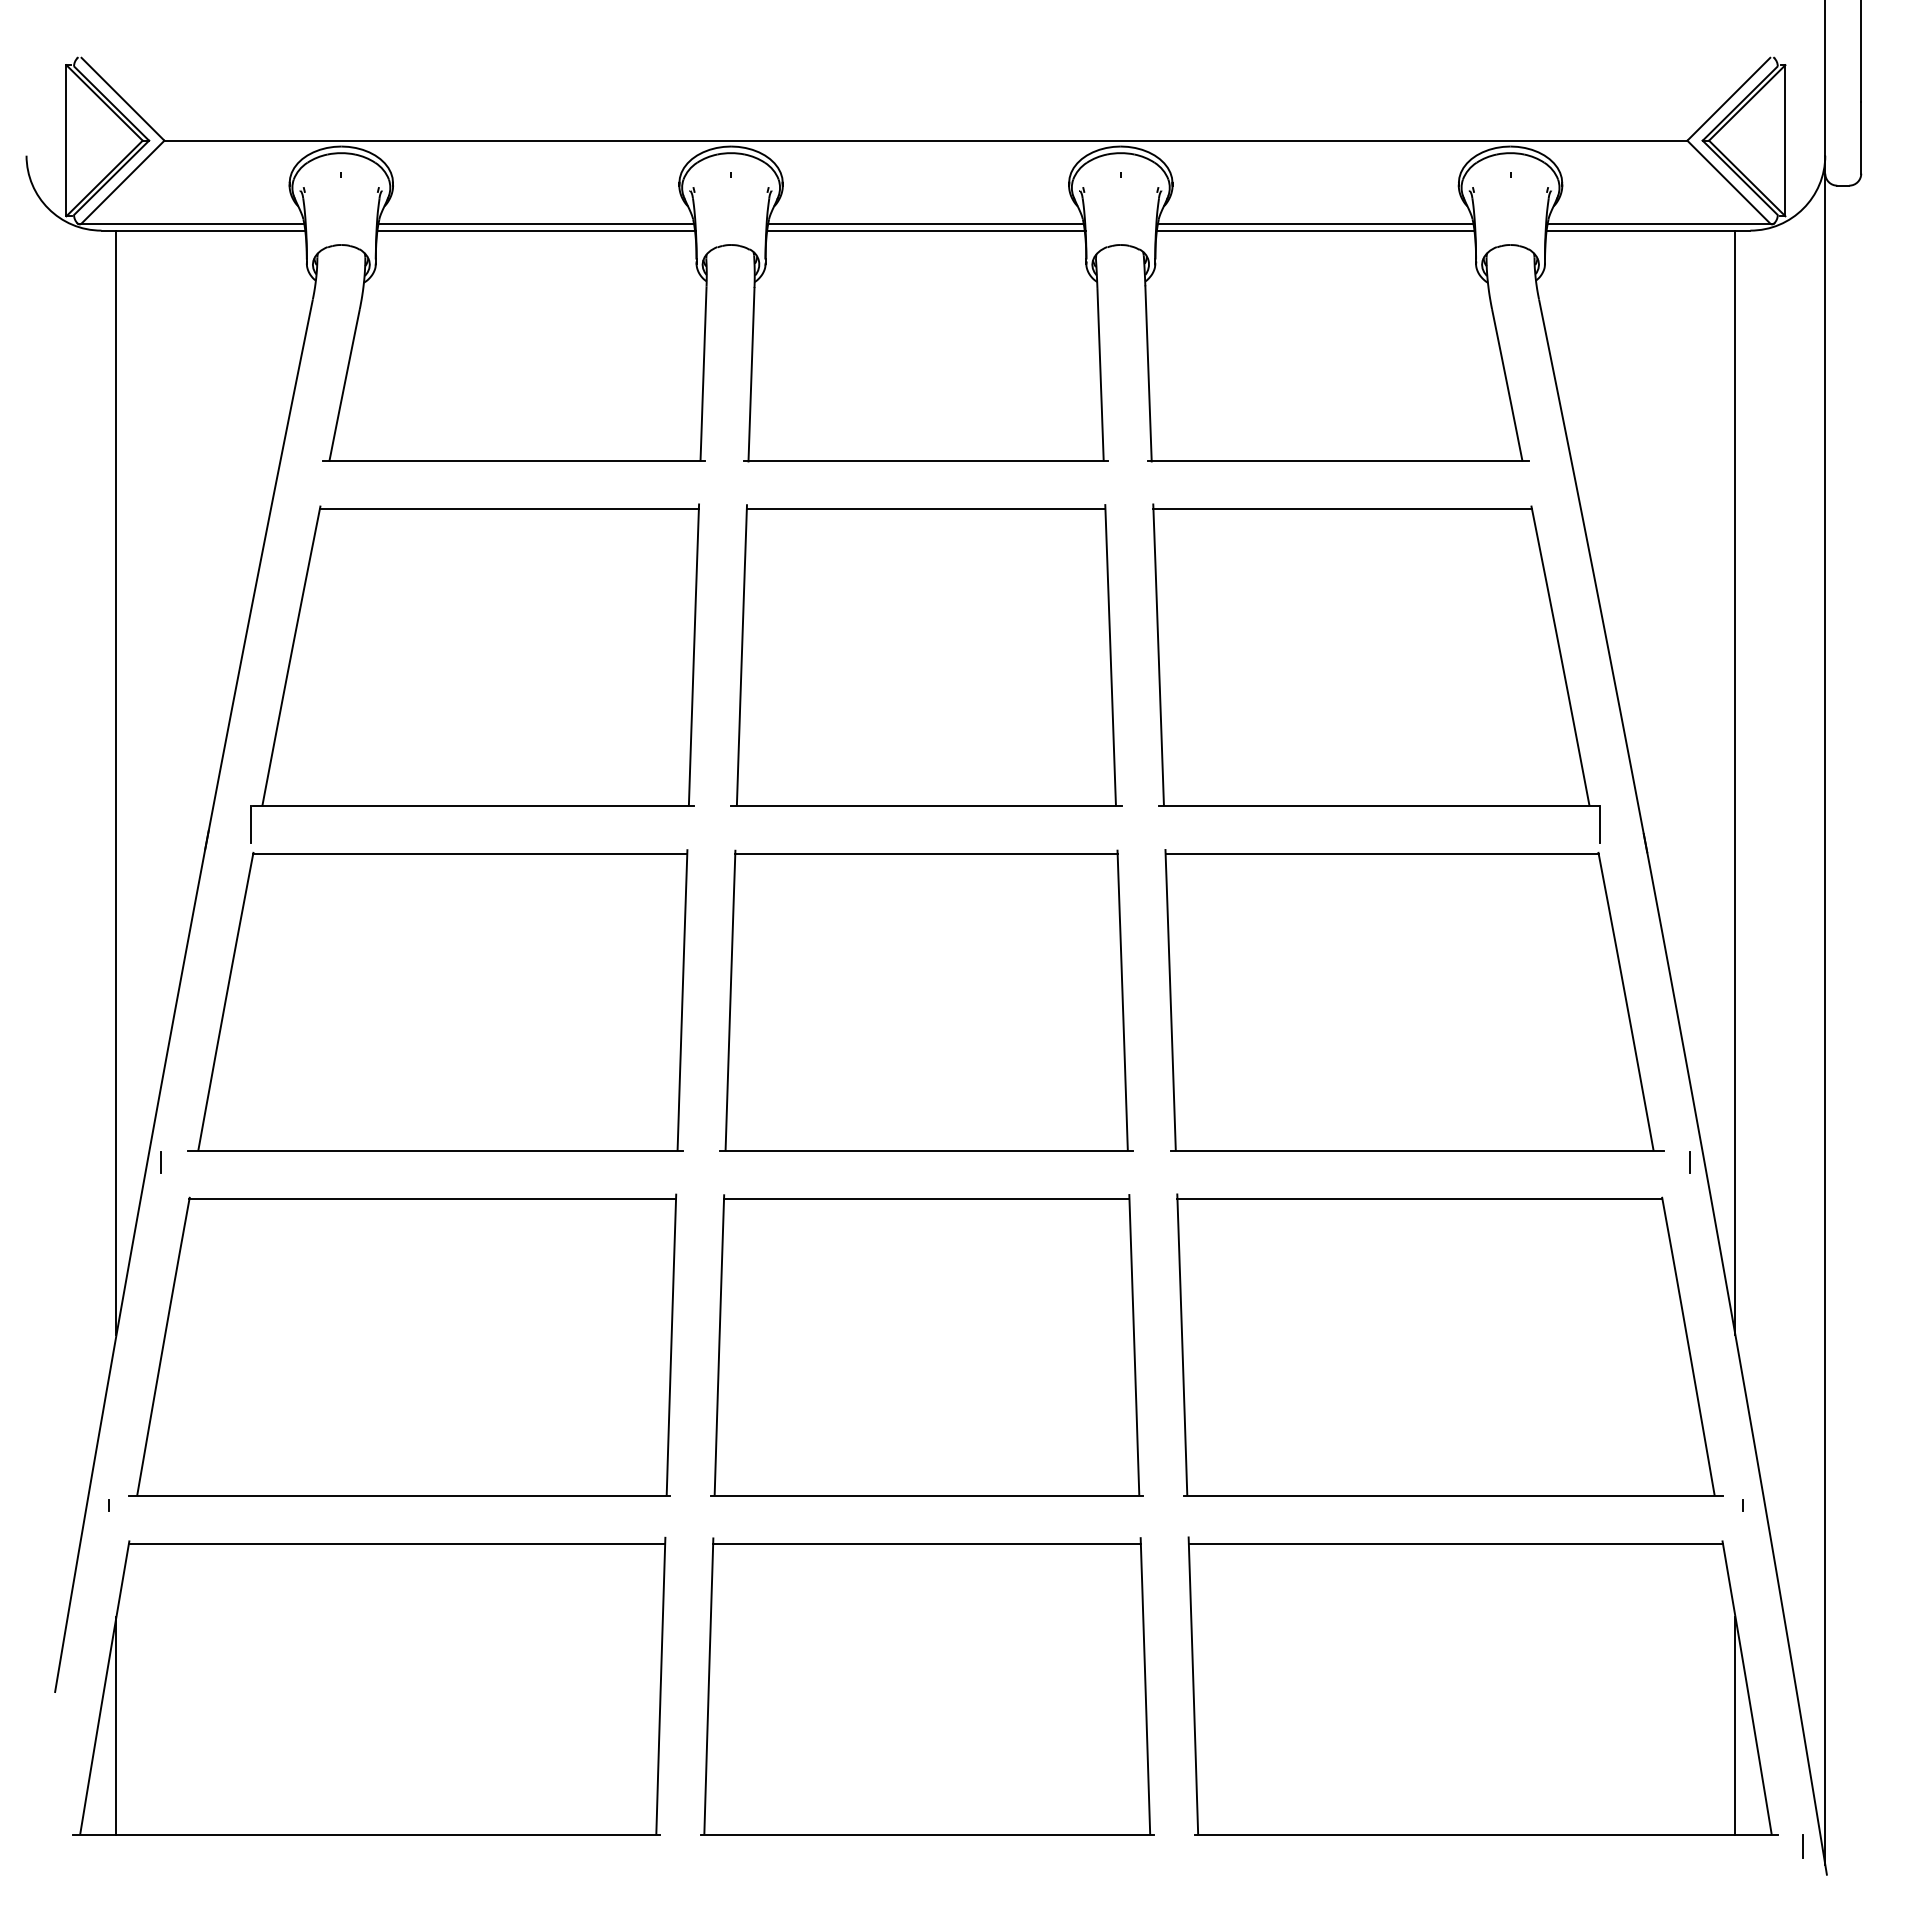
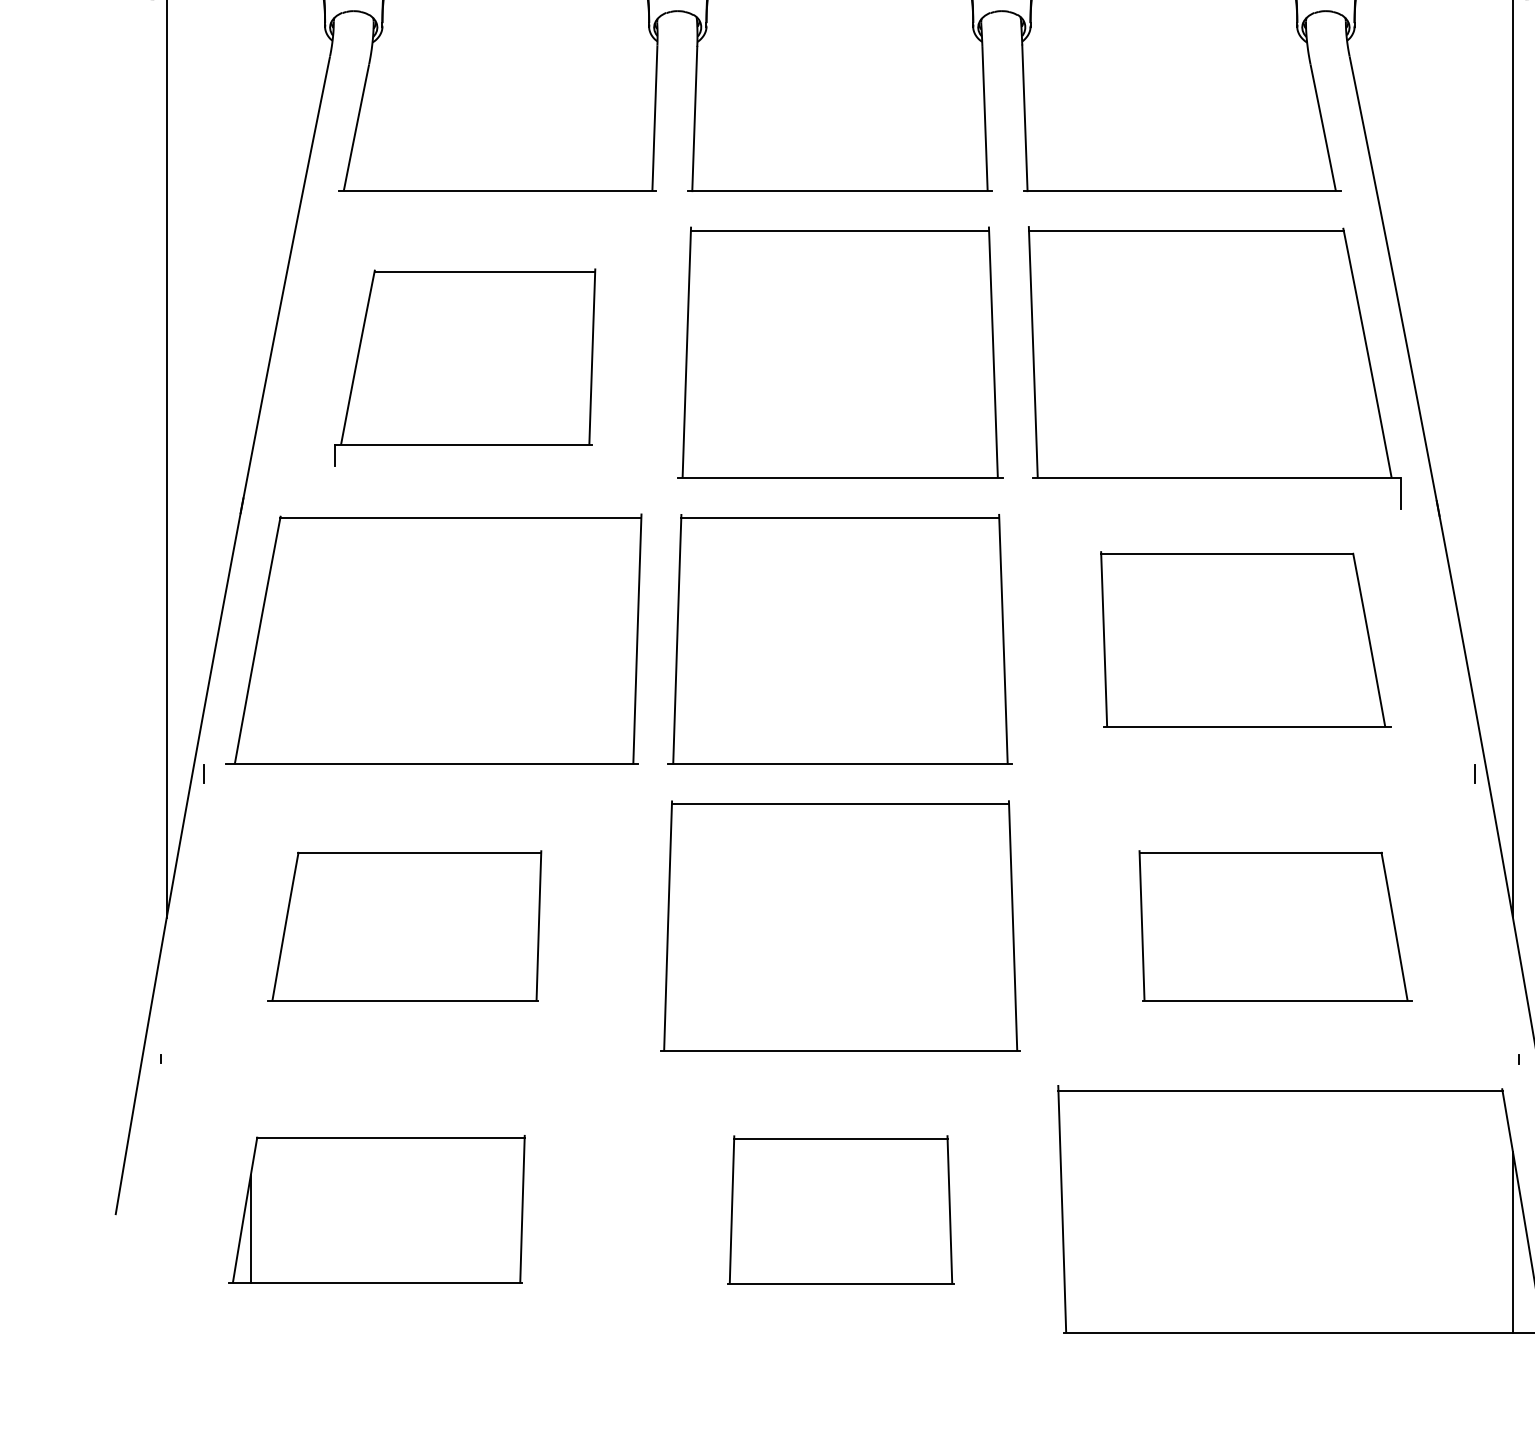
part: (474, 673) -> (464, 367), size x0.7
part: (1414, 1000) -> (1246, 639), size x0.7
part: (402, 1344) -> (404, 925), size x0.6
part: (1449, 1344) -> (1275, 925), size x0.6
part: (369, 1685) -> (377, 1208), size x0.6
part: (927, 1686) -> (841, 1209), size x0.6

